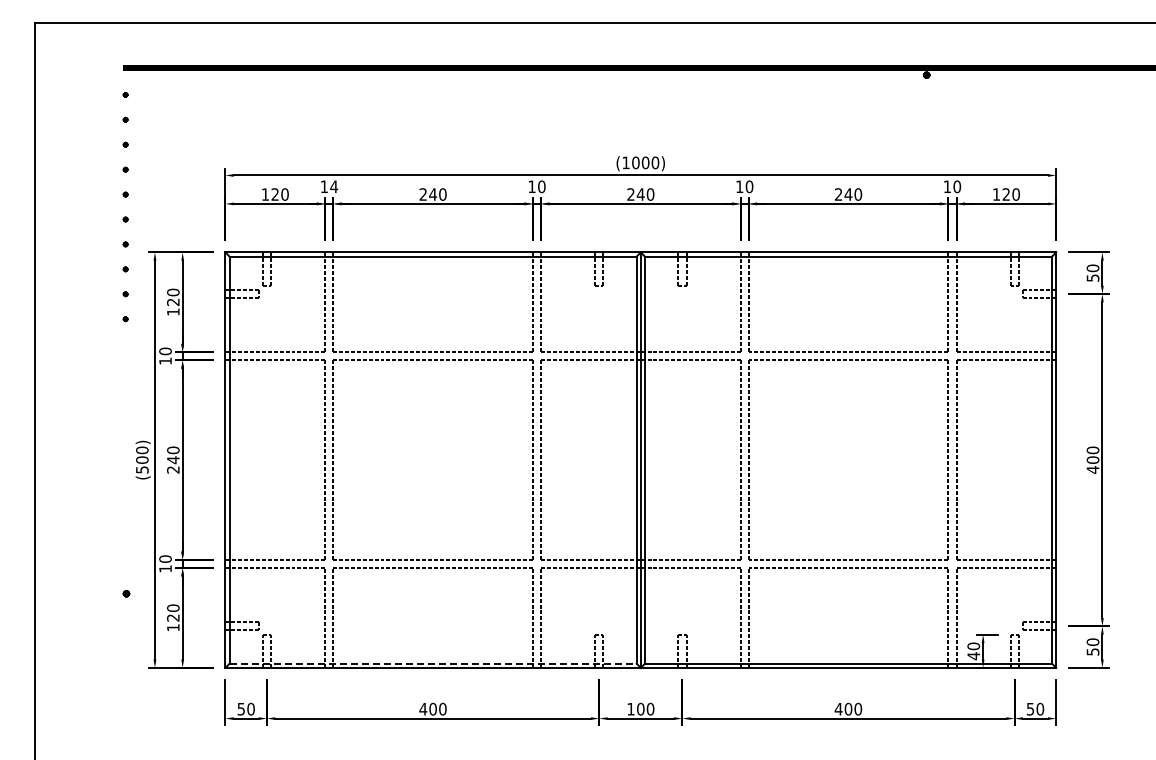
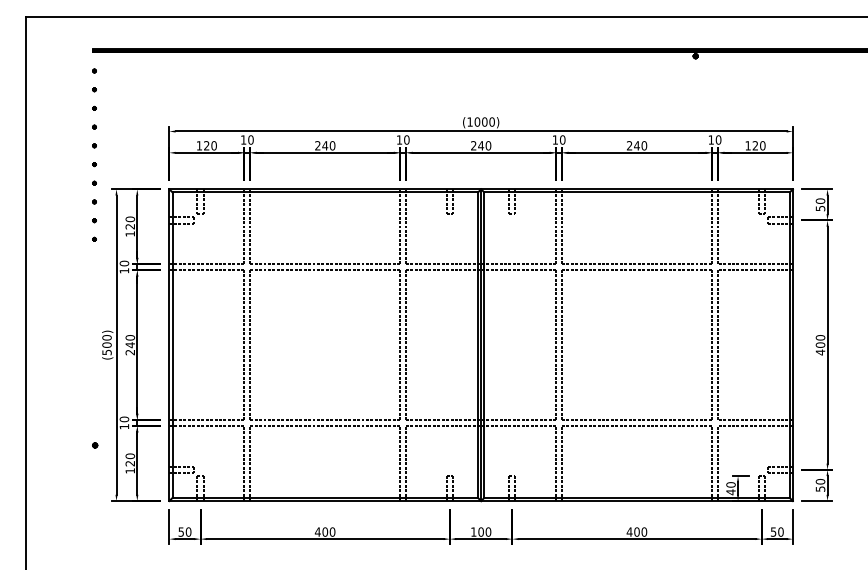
text: (334, 186) -> (251, 139), 14 -> 10
line: (433, 663) -> (325, 497), dashed -> solid

